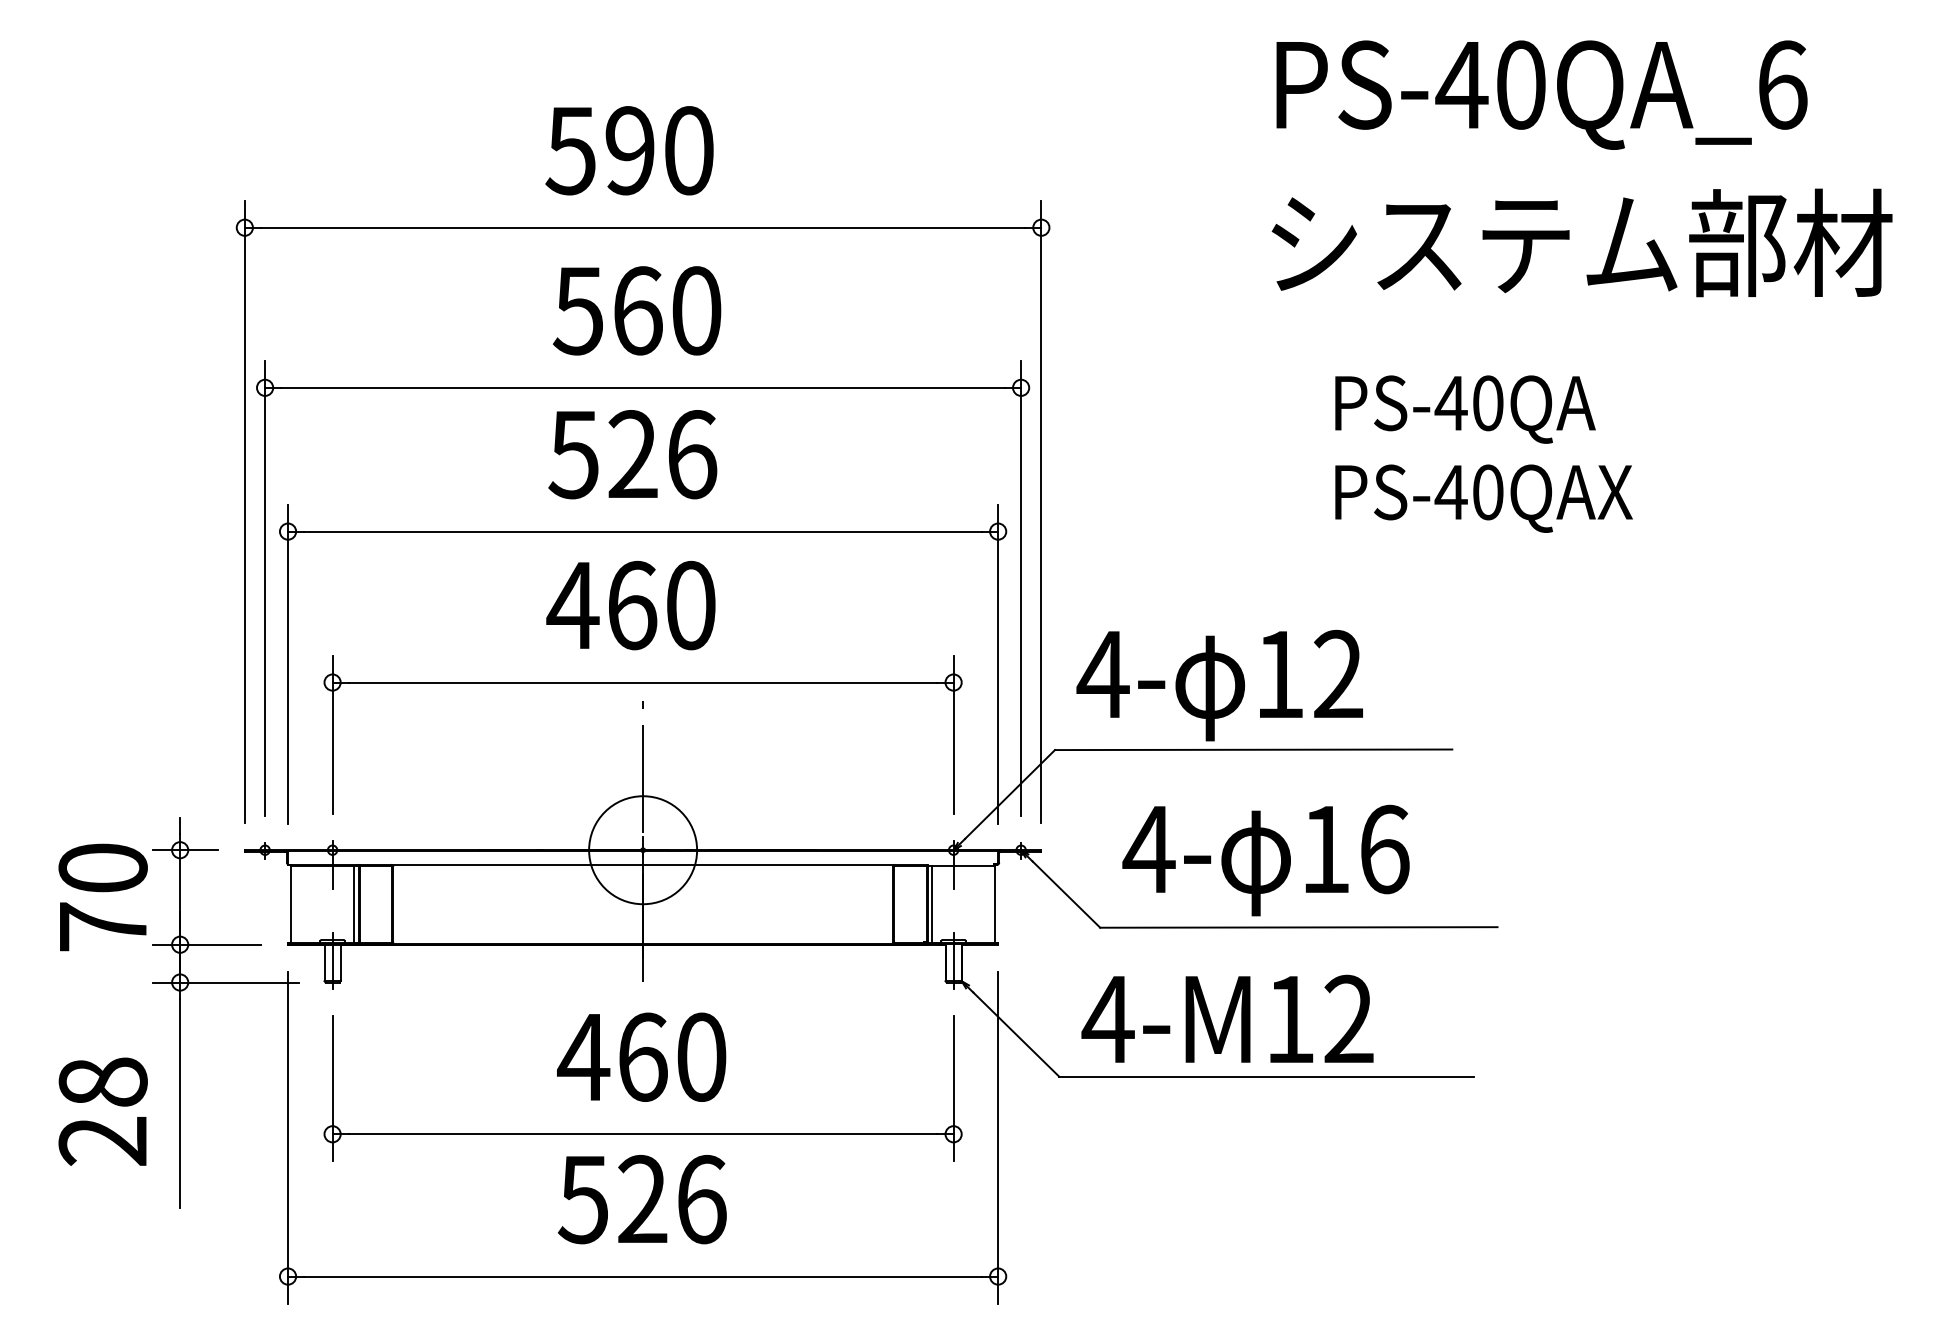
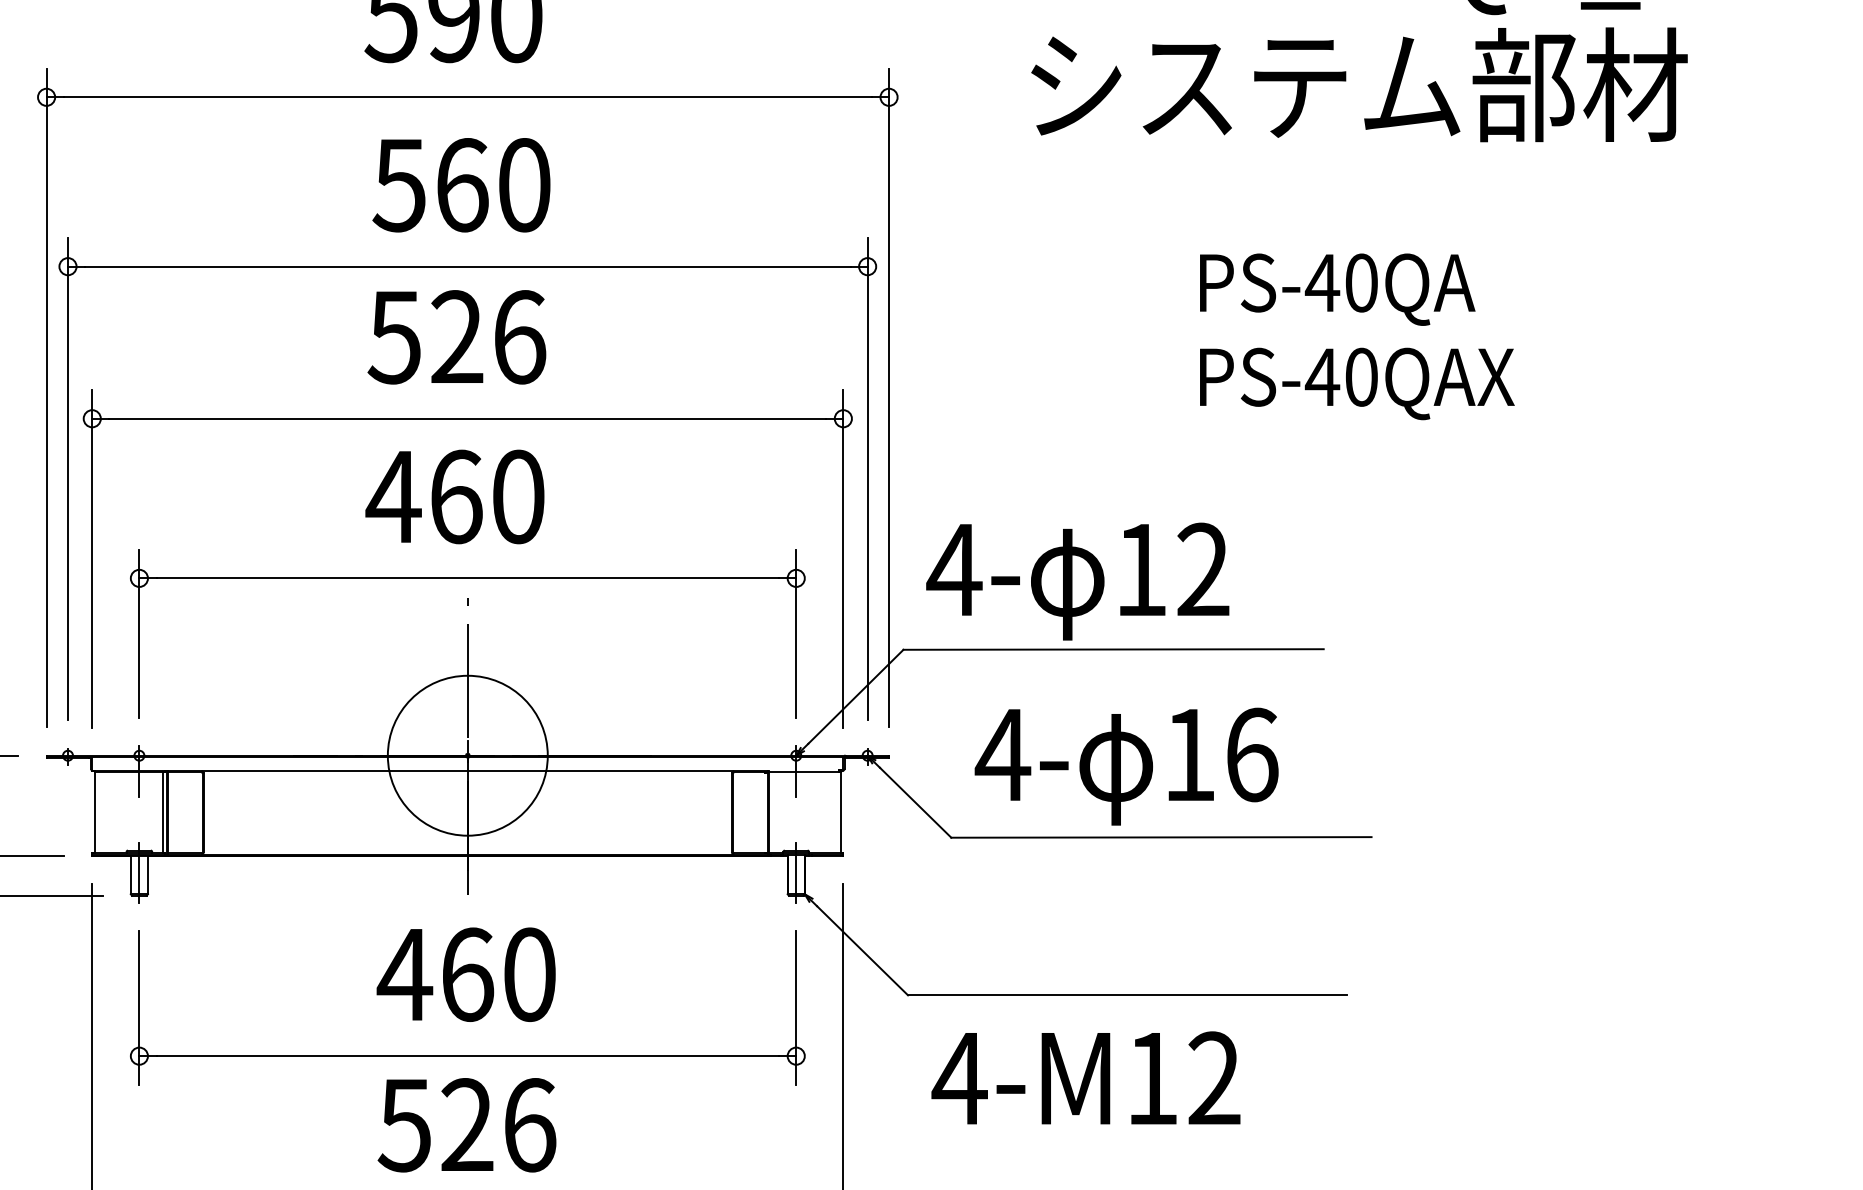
text: (1581, 242) -> (1358, 84), moved
circle: (643, 850) -> (468, 756), size x1.4
line: (931, 903) -> (772, 812), removed
text: (1227, 1018) -> (1085, 1077), moved

